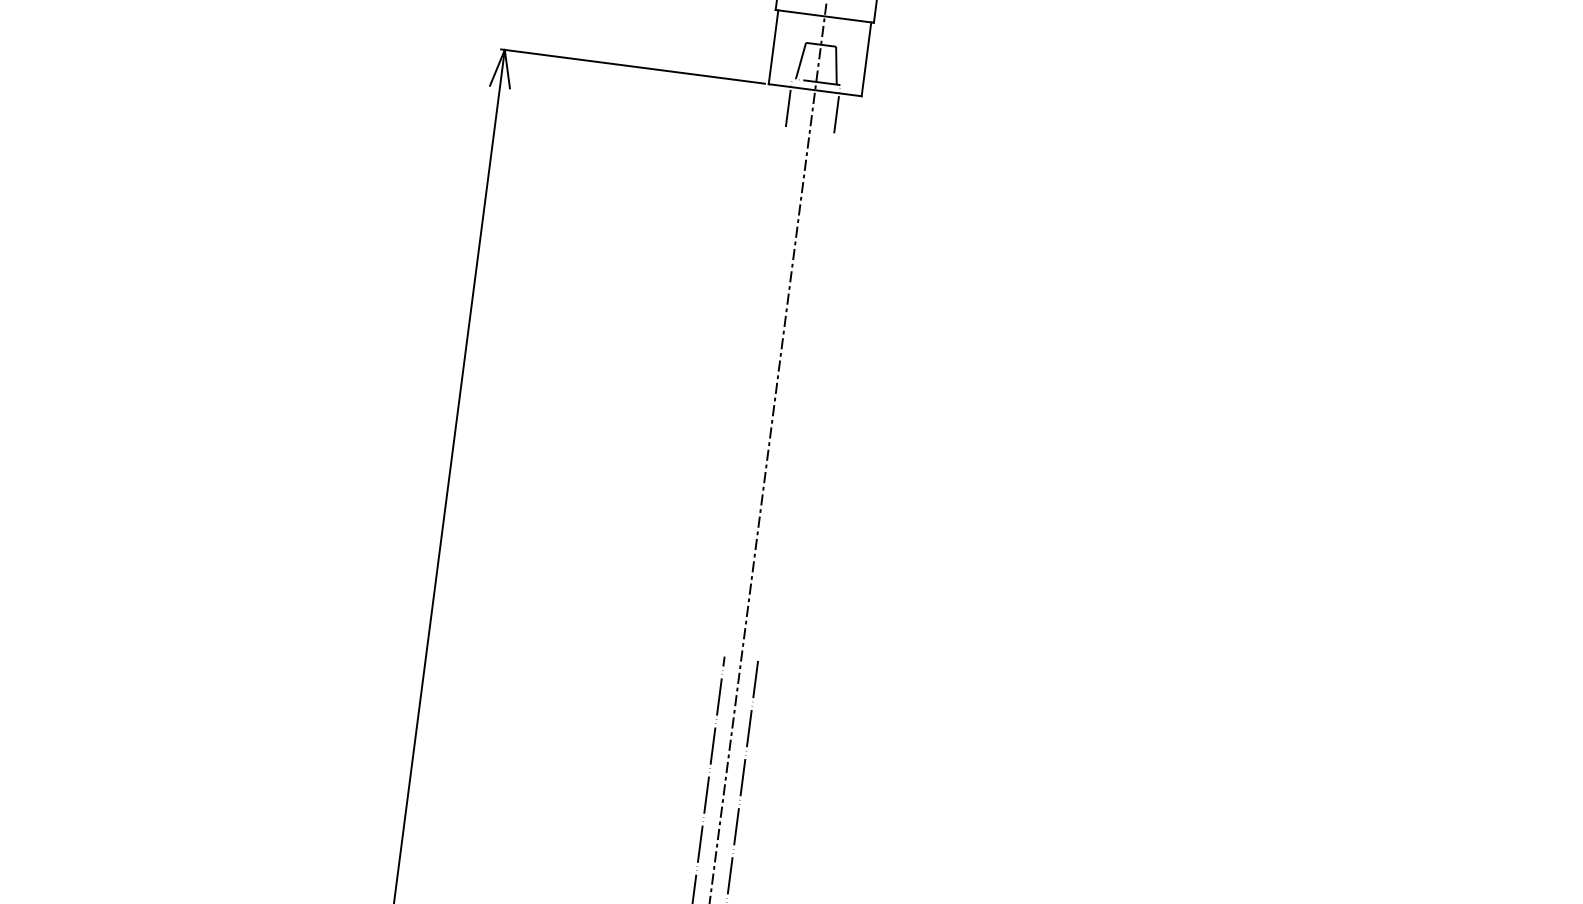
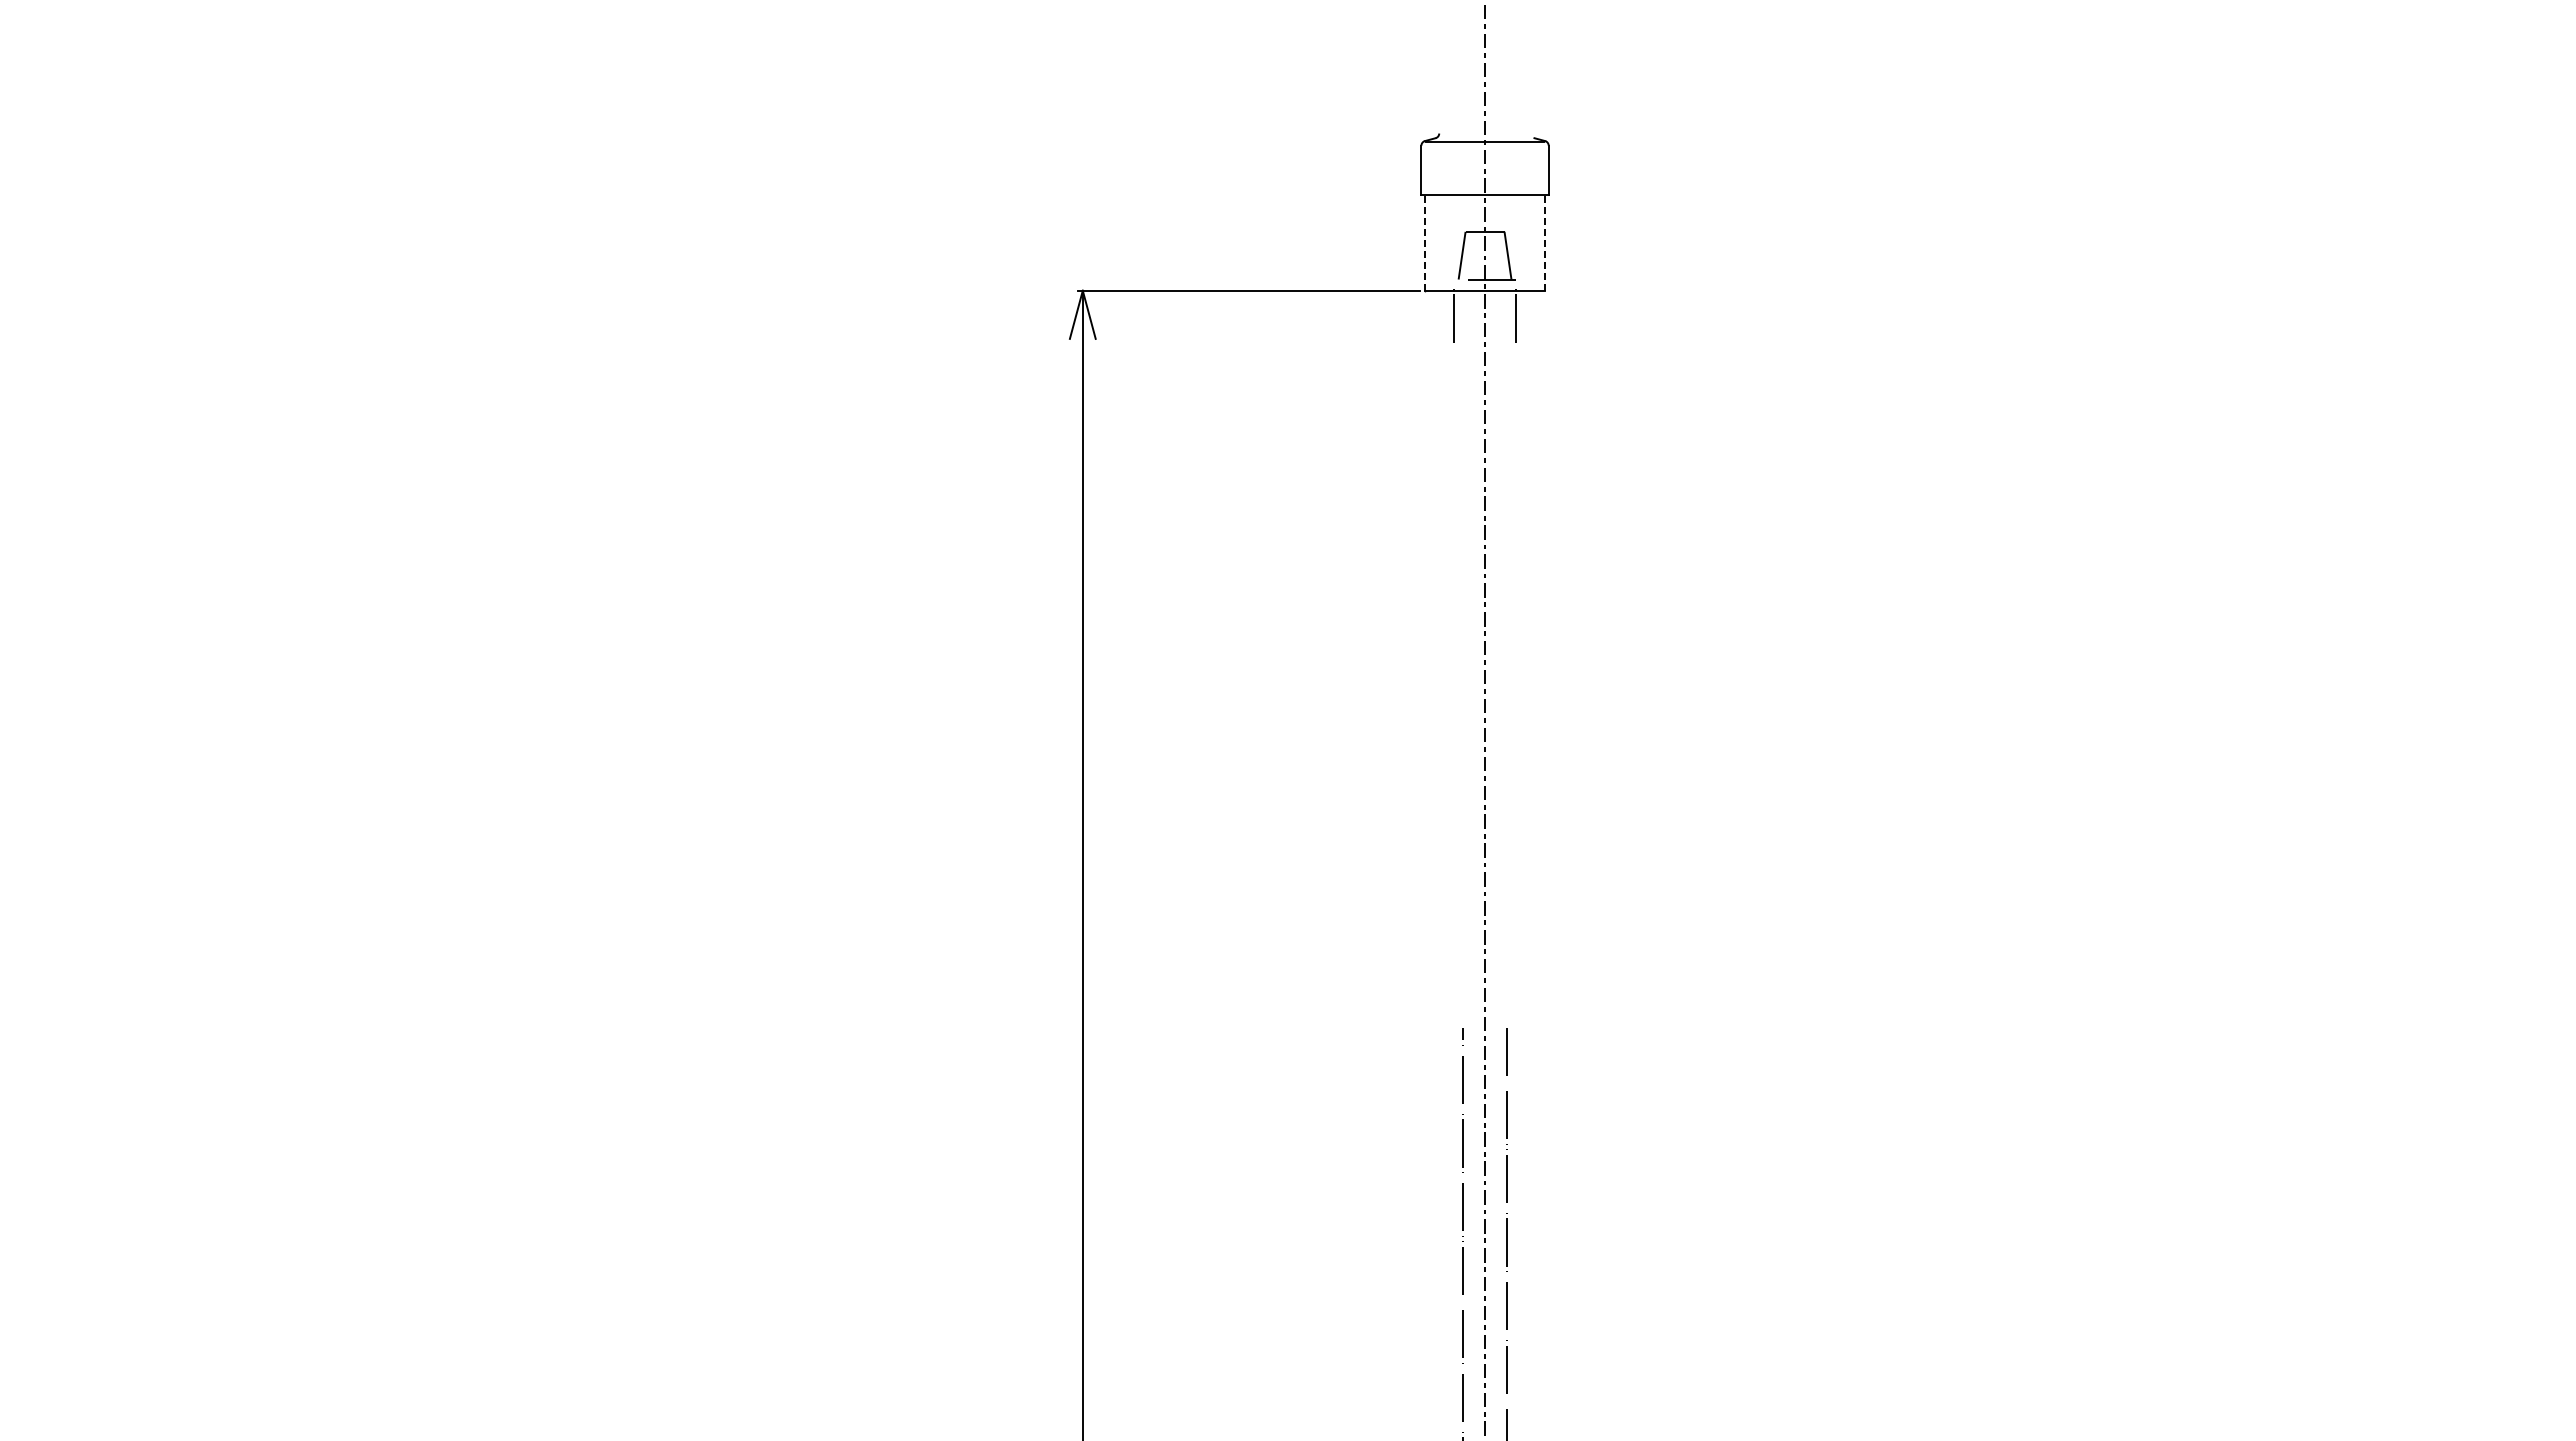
line: (773, 46) -> (1424, 242), solid -> dashed
line: (866, 59) -> (1545, 242), solid -> dashed

